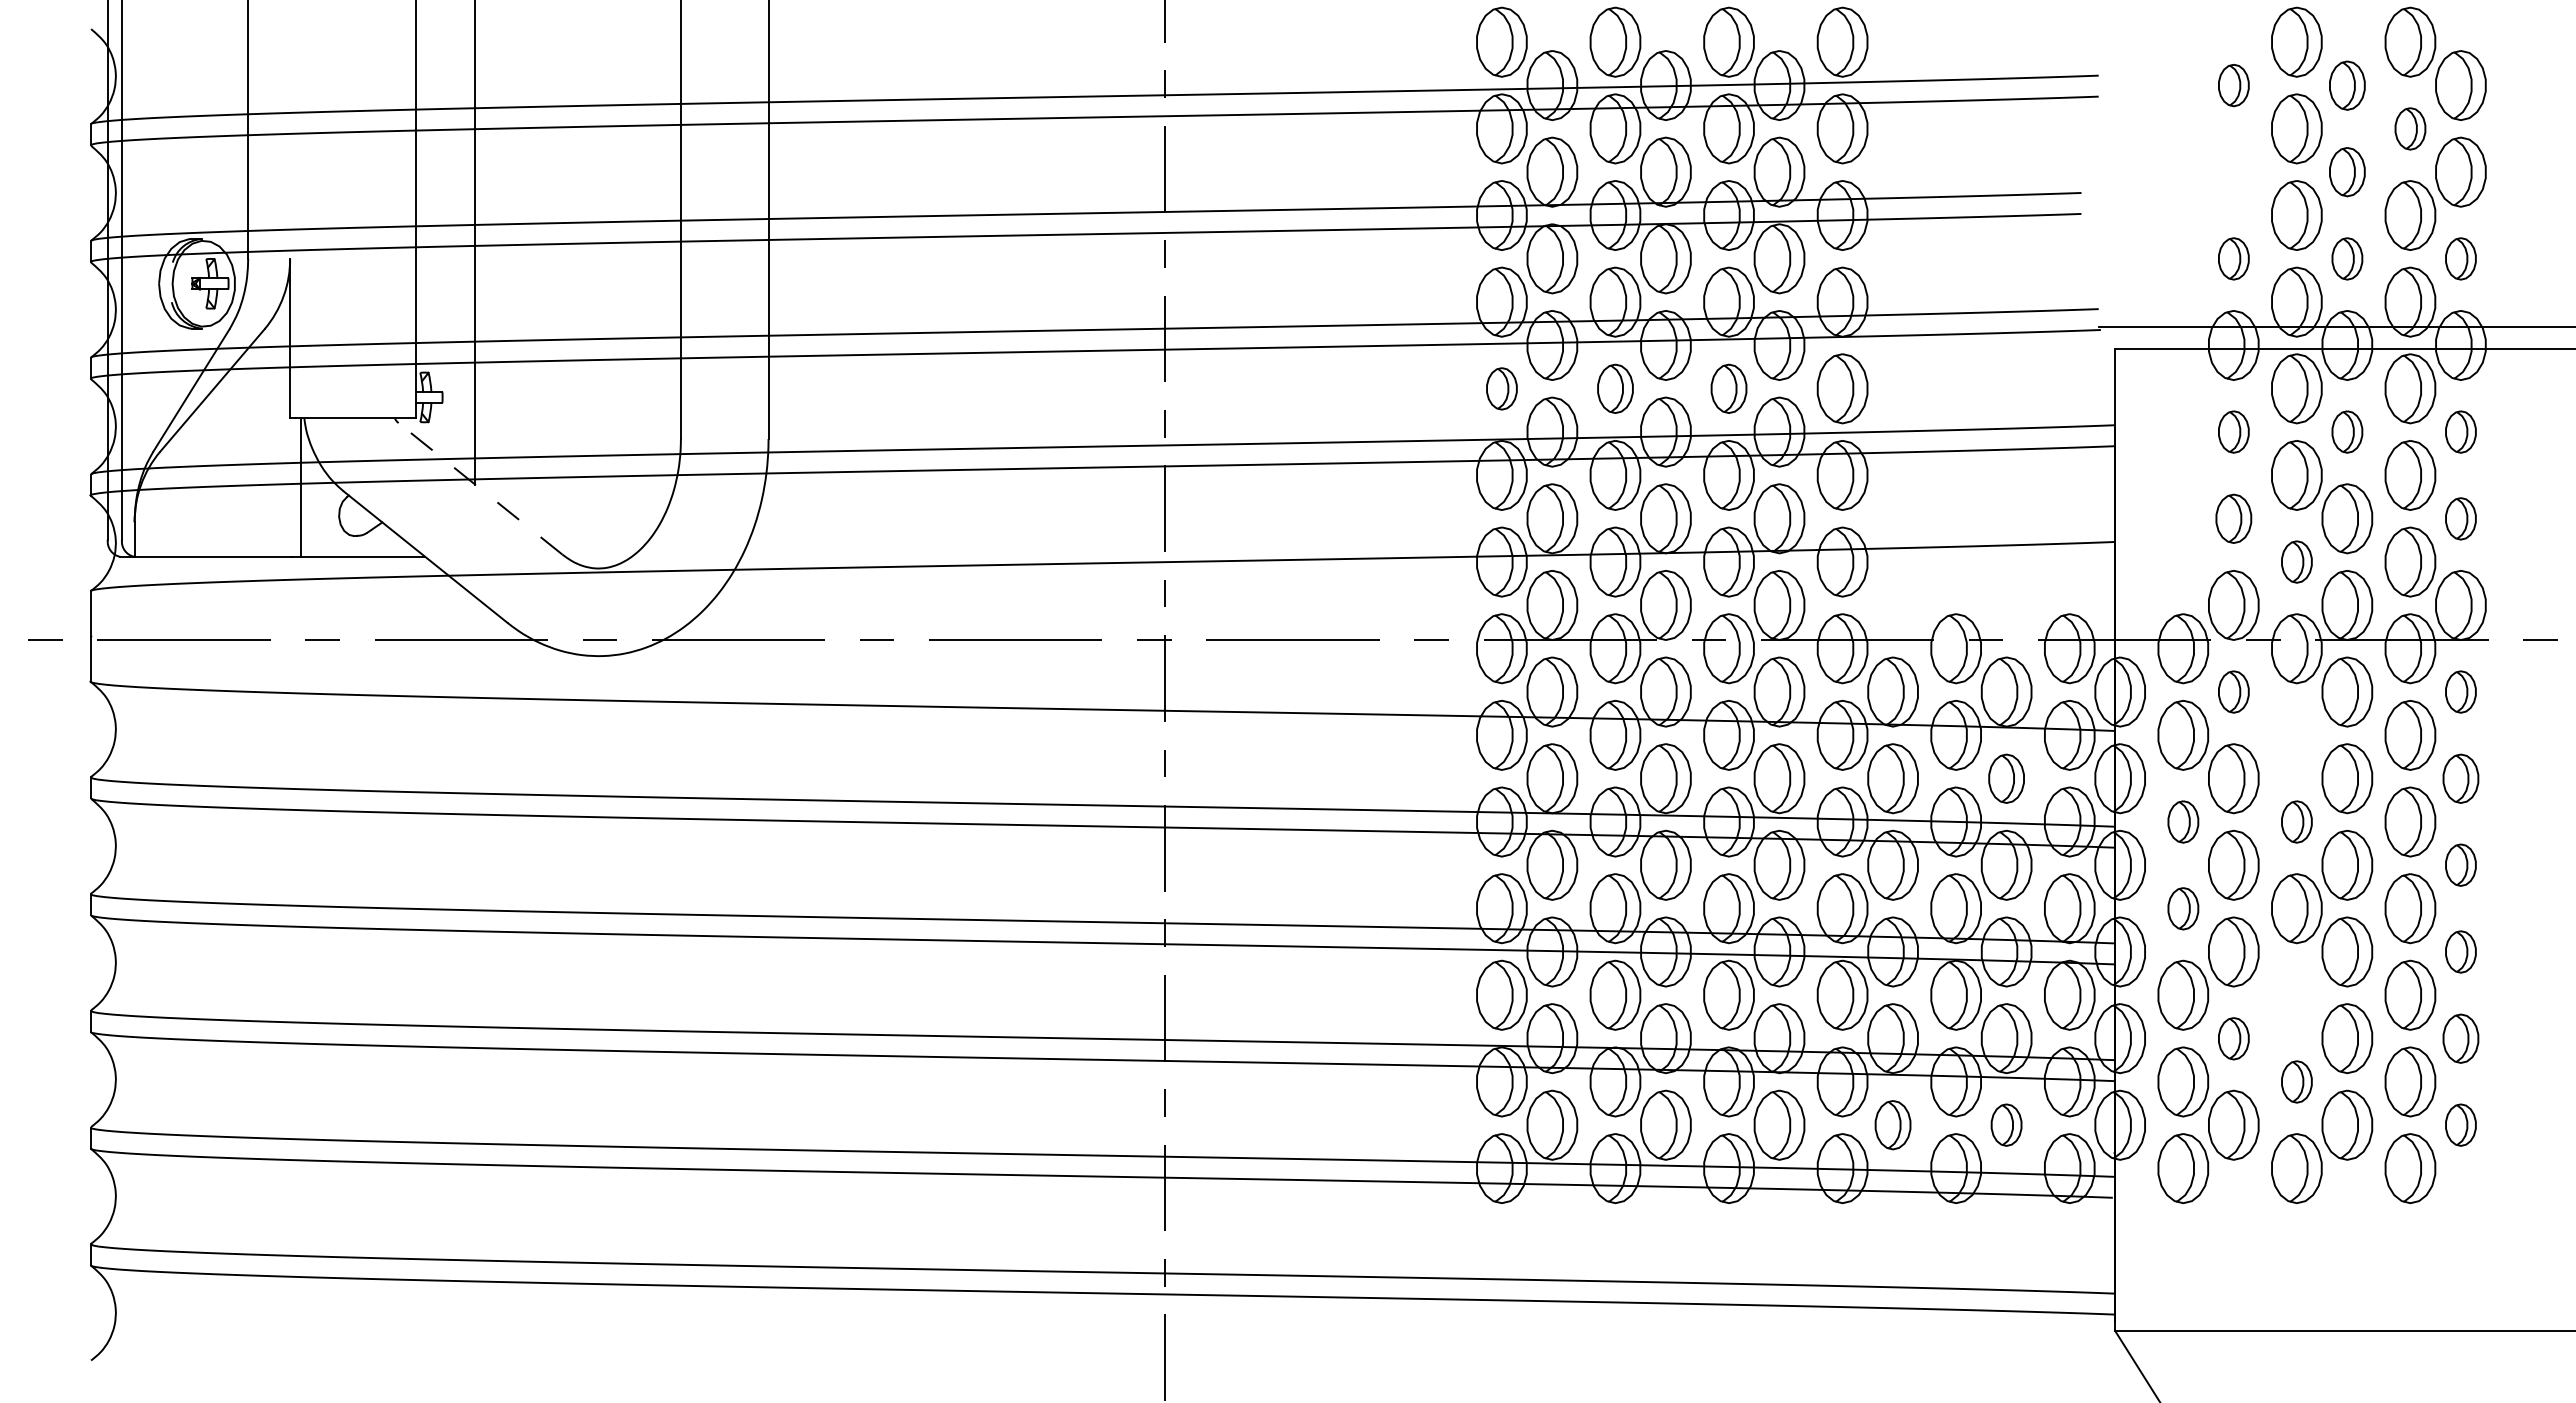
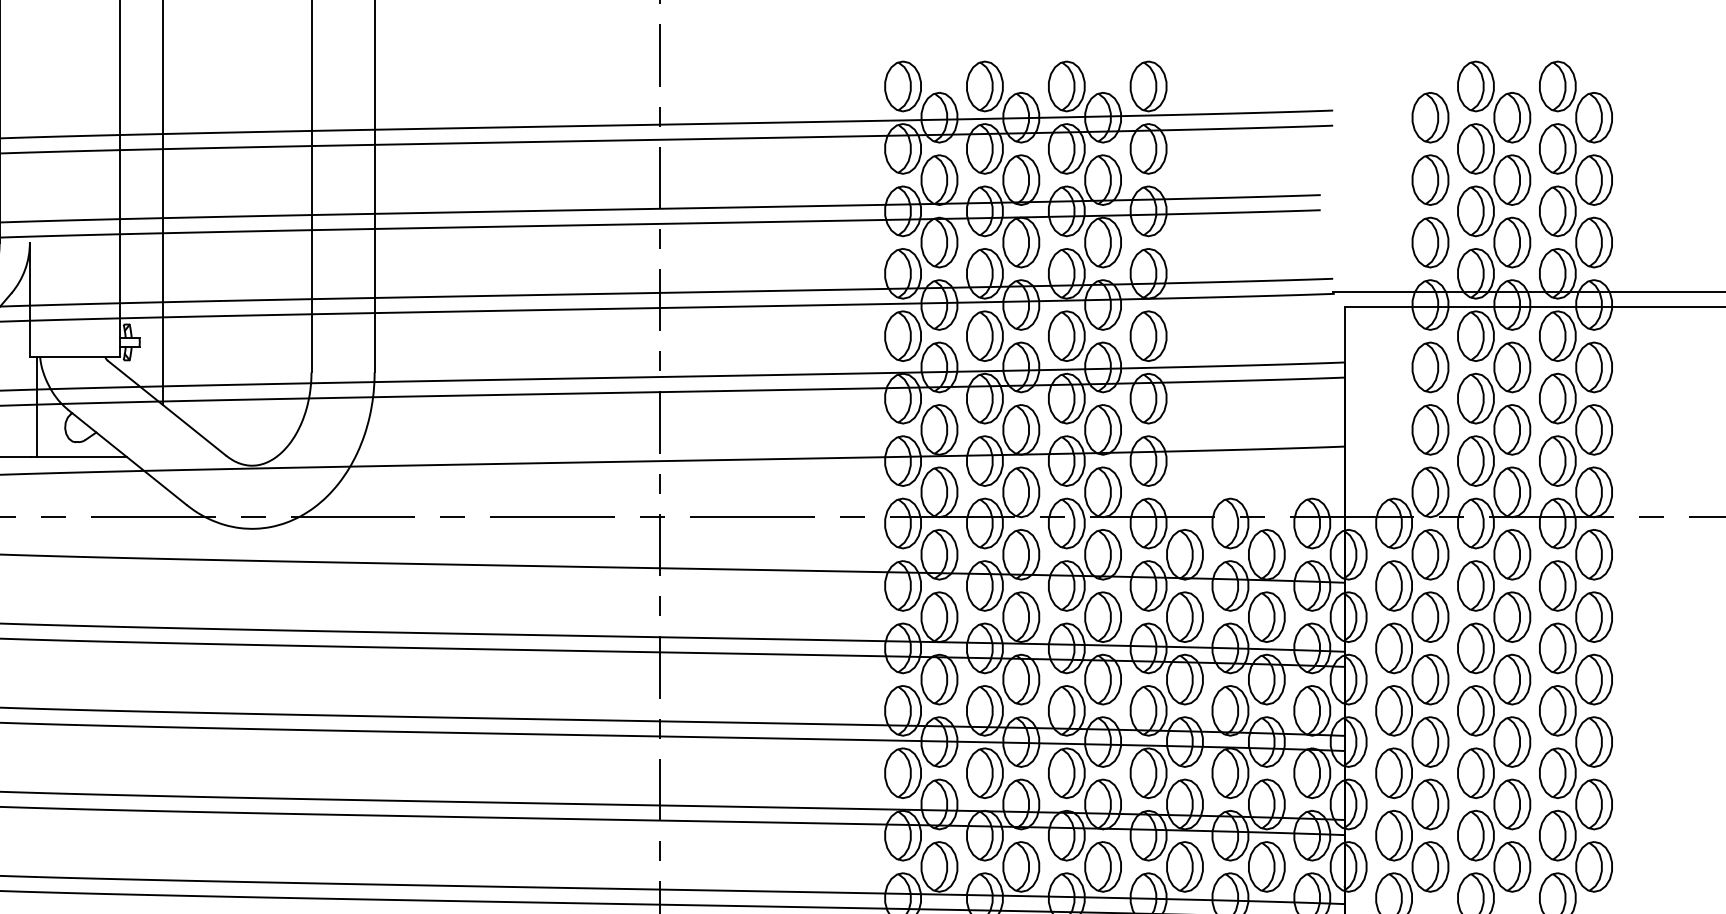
part: (2233, 85) -> (1430, 117), size x1.67
part: (2347, 85) -> (1512, 117), size x1.43
part: (2410, 128) -> (1557, 148), size x1.67
part: (2233, 171) -> (1430, 179), added
part: (2347, 171) -> (1512, 179), size x1.43
part: (2233, 258) -> (1430, 242), size x1.67
part: (2347, 258) -> (1512, 242), size x1.67
part: (2460, 258) -> (1593, 242), size x1.67
part: (1501, 388) -> (902, 335), size x1.67
part: (1615, 388) -> (984, 335), size x1.43
part: (1728, 388) -> (1066, 335), size x1.43
part: (2233, 431) -> (1430, 366), size x1.67
part: (2347, 431) -> (1512, 366), size x1.67
part: (2460, 431) -> (1593, 366), size x1.67
line: (480, 488) -> (167, 408), dashed -> solid
part: (2233, 518) -> (1430, 429), size x1.43
part: (2460, 518) -> (1593, 429), size x1.67
part: (2296, 561) -> (1475, 460), size x1.67
part: (2233, 691) -> (1430, 554), size x1.67
part: (2460, 691) -> (1593, 554), size x1.67
part: (2296, 735) -> (1475, 586), added
part: (2006, 778) -> (1266, 617), size x1.43
part: (2460, 778) -> (1593, 617), size x1.43
part: (2183, 821) -> (1394, 648), size x1.67
part: (2296, 821) -> (1475, 648), size x1.67
part: (2460, 864) -> (1593, 679), size x1.67
part: (2183, 908) -> (1394, 710), size x1.67
part: (2460, 951) -> (1593, 741), size x1.67
part: (2296, 994) -> (1475, 772), added
part: (2233, 1038) -> (1430, 804), size x1.67
part: (2460, 1038) -> (1593, 804), size x1.43
part: (2296, 1081) -> (1475, 835), size x1.67
part: (1892, 1124) -> (1184, 866), size x1.43
part: (2006, 1124) -> (1266, 866), size x1.67
part: (2460, 1124) -> (1593, 866), size x1.67

